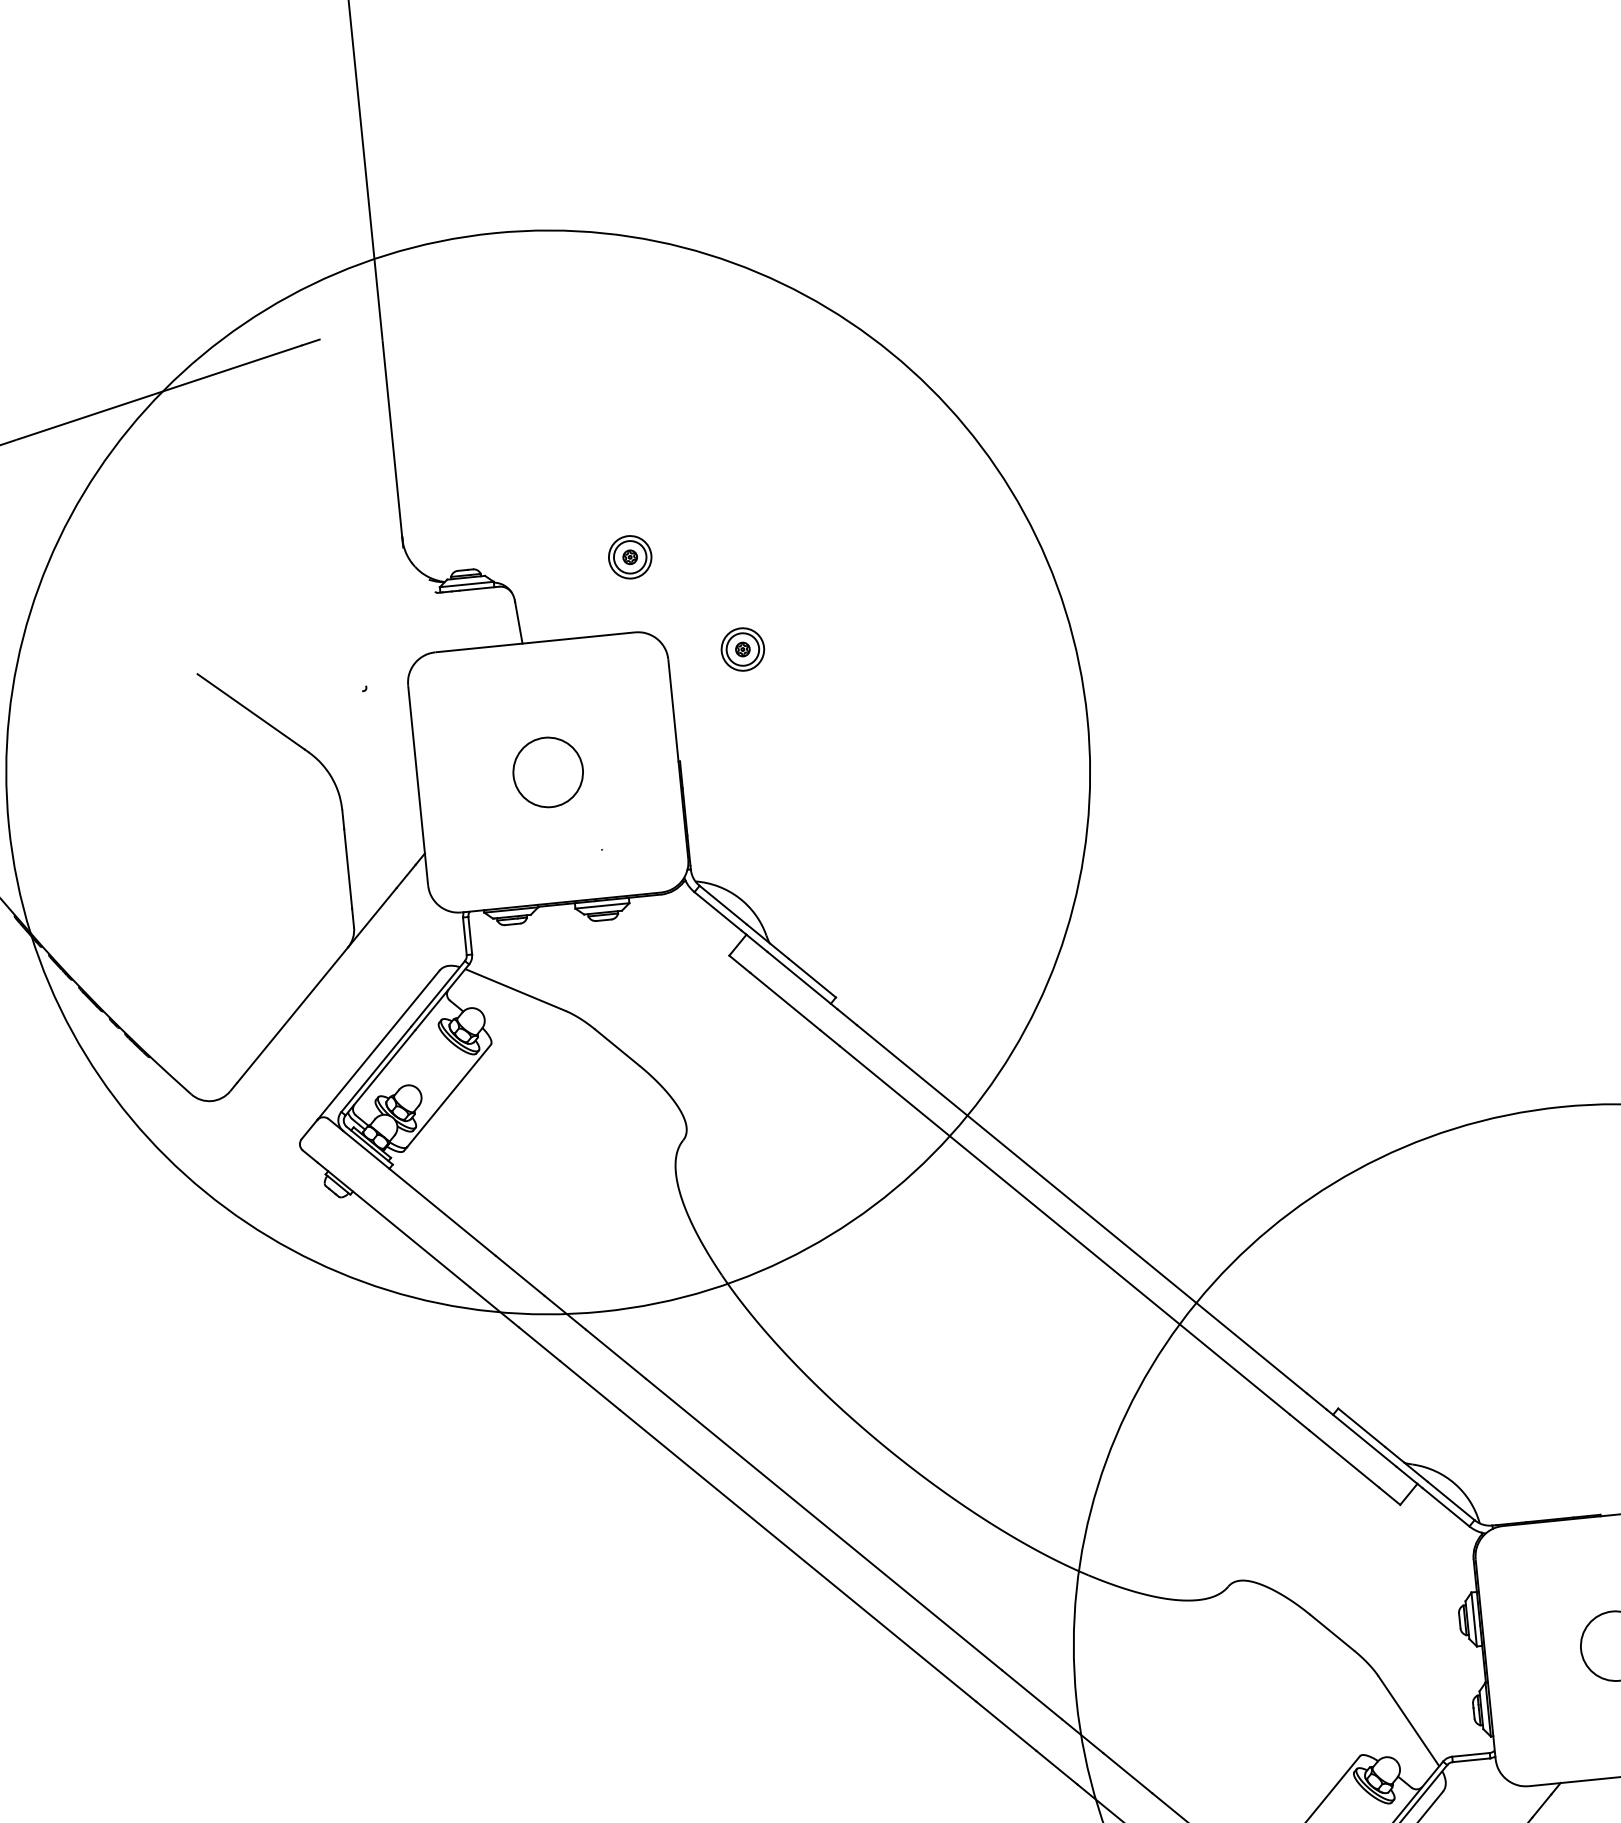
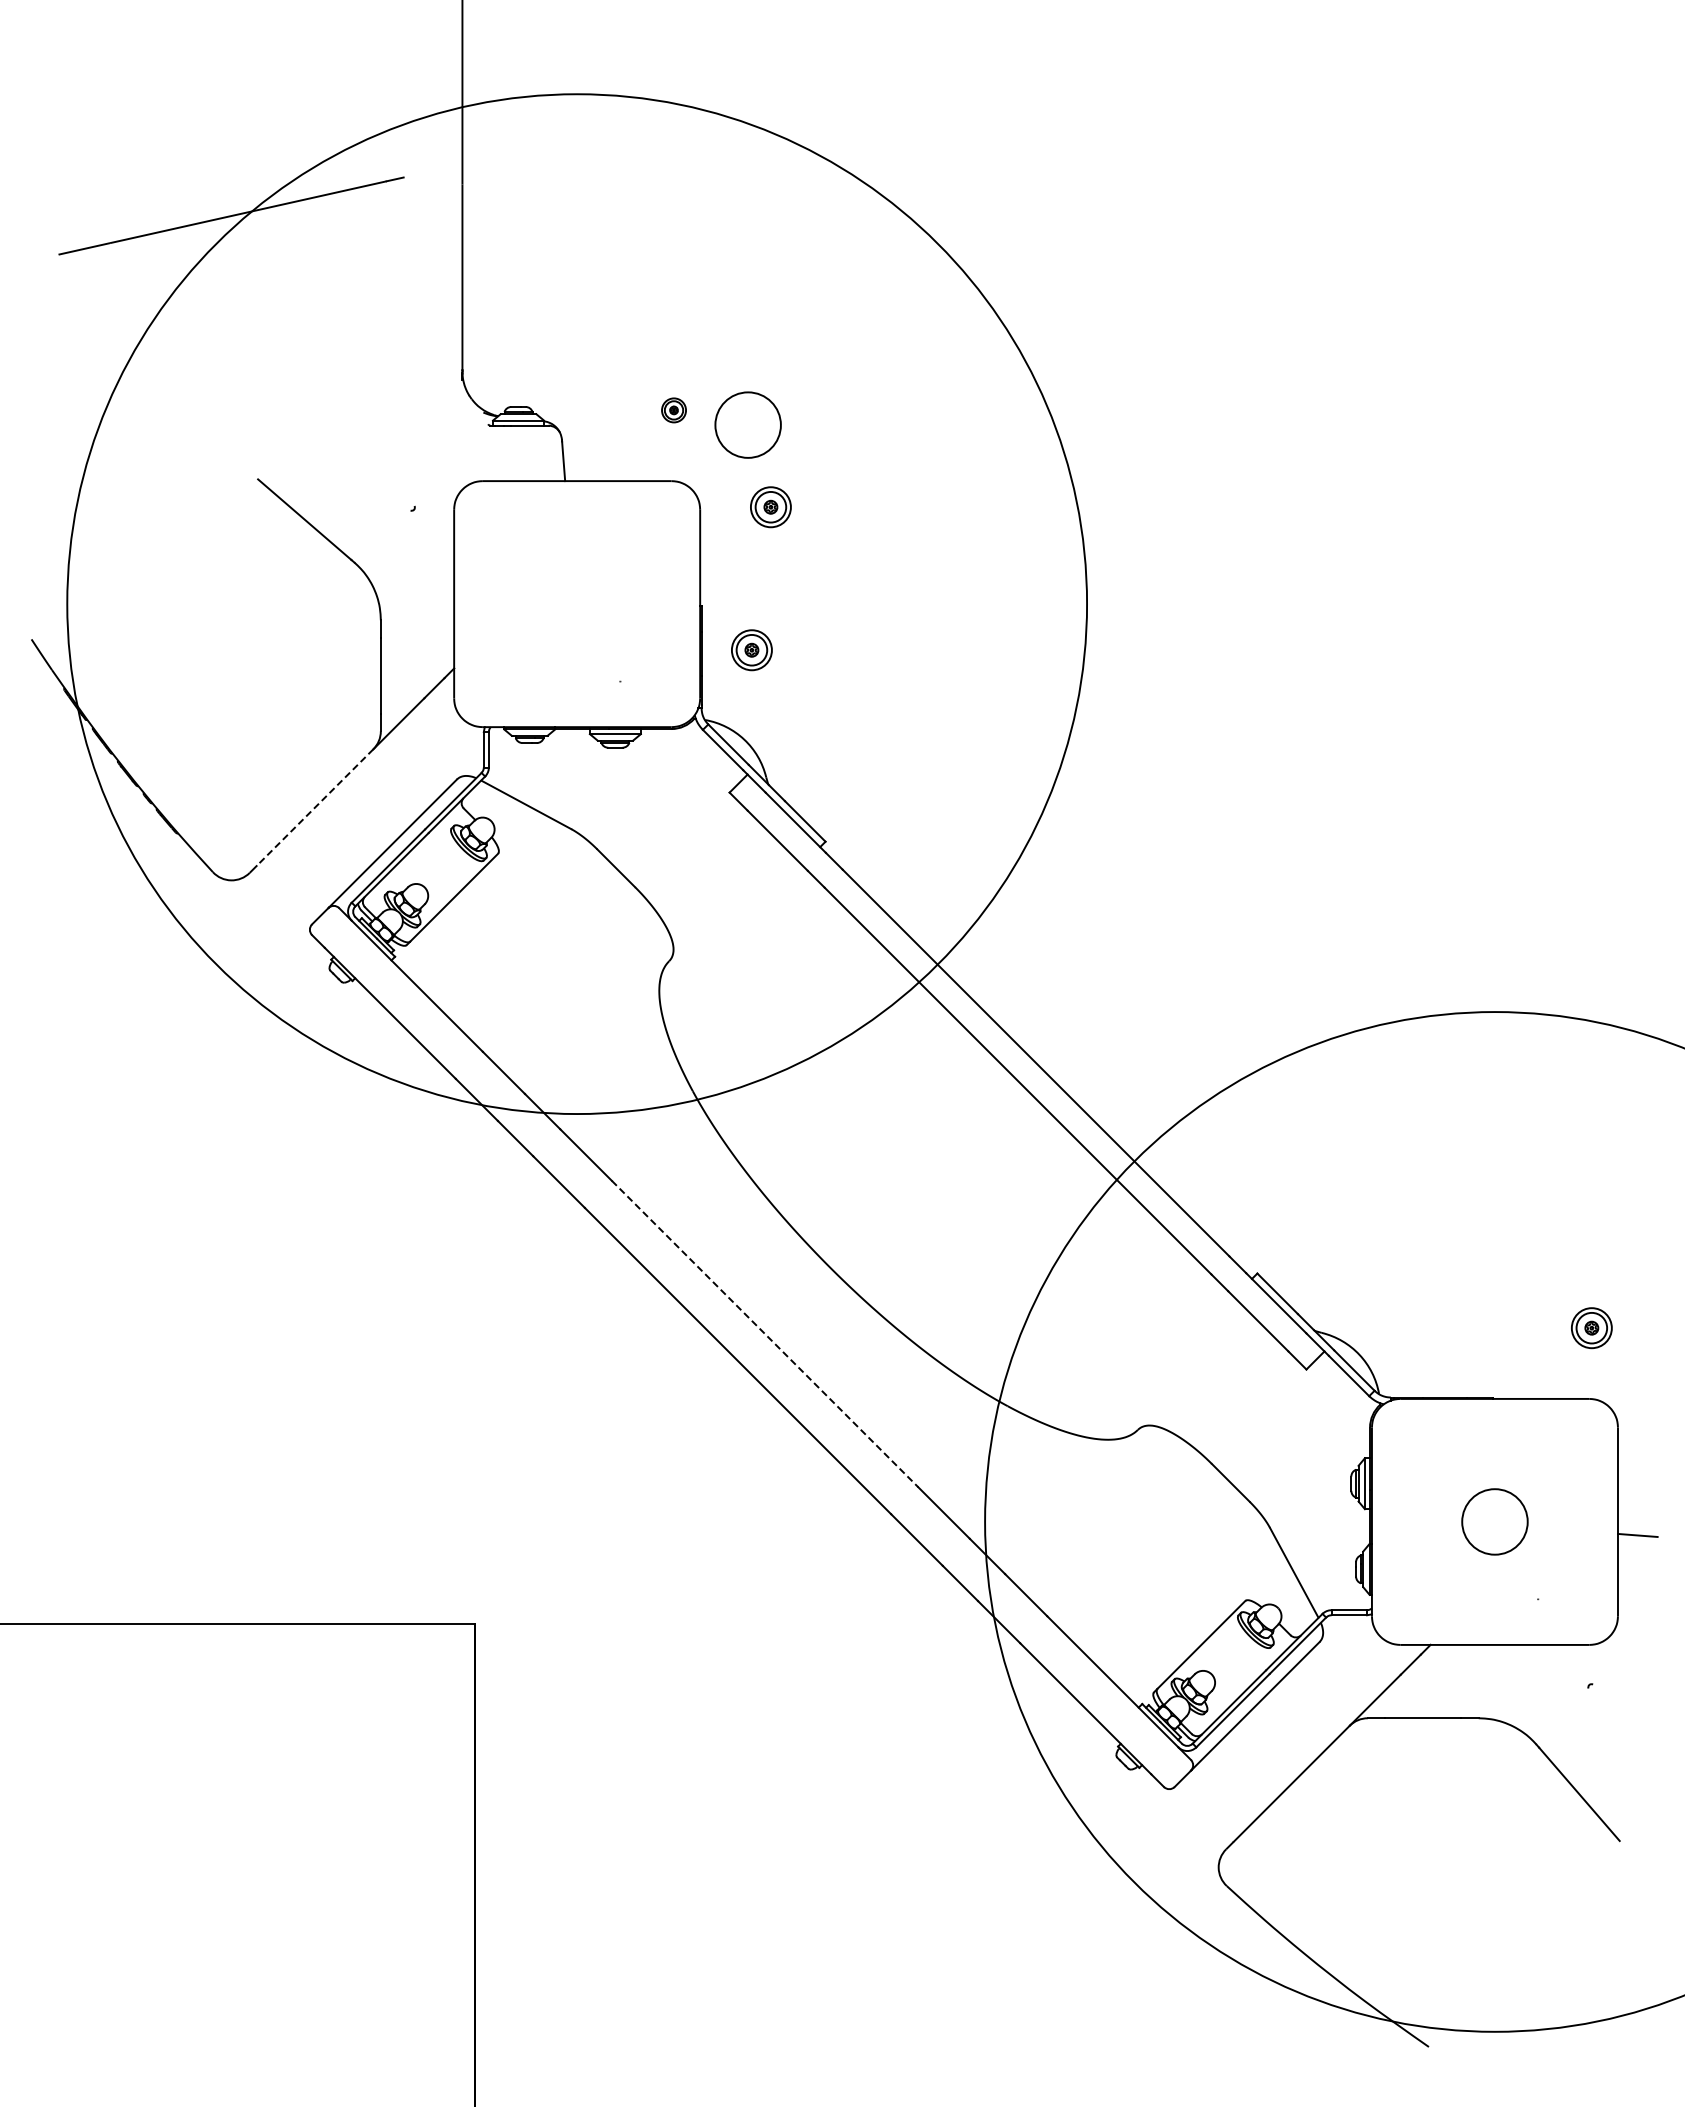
part: (629, 557) -> (673, 410), size x0.6
circle: (547, 771) -> (747, 424), moved
part: (737, 803) -> (751, 650), added
line: (291, 1015) -> (314, 807), solid -> dashed
line: (824, 1524) -> (765, 1334), solid -> dashed

